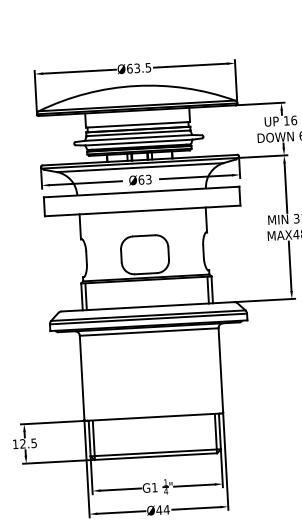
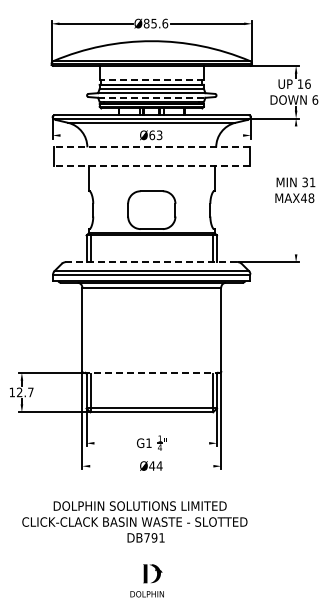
text: (138, 68) -> (155, 23), Ø63.5 -> Ø85.6
line: (137, 125) -> (151, 80), solid -> dashed
line: (138, 142) -> (151, 97), solid -> dashed
line: (195, 177) -> (206, 135), removed
line: (85, 183) -> (96, 135), removed
line: (286, 188) -> (296, 151), removed
line: (141, 192) -> (151, 147), solid -> dashed
line: (142, 211) -> (151, 166), solid -> dashed
line: (290, 266) -> (296, 229), removed
line: (148, 306) -> (152, 262), solid -> dashed
line: (153, 416) -> (151, 372), solid -> dashed
text: (33, 443) -> (30, 392), 12.5 -> 12.7
line: (194, 485) -> (188, 443), removed
line: (120, 489) -> (114, 443), removed
line: (196, 508) -> (189, 466), removed
line: (121, 512) -> (114, 466), removed

